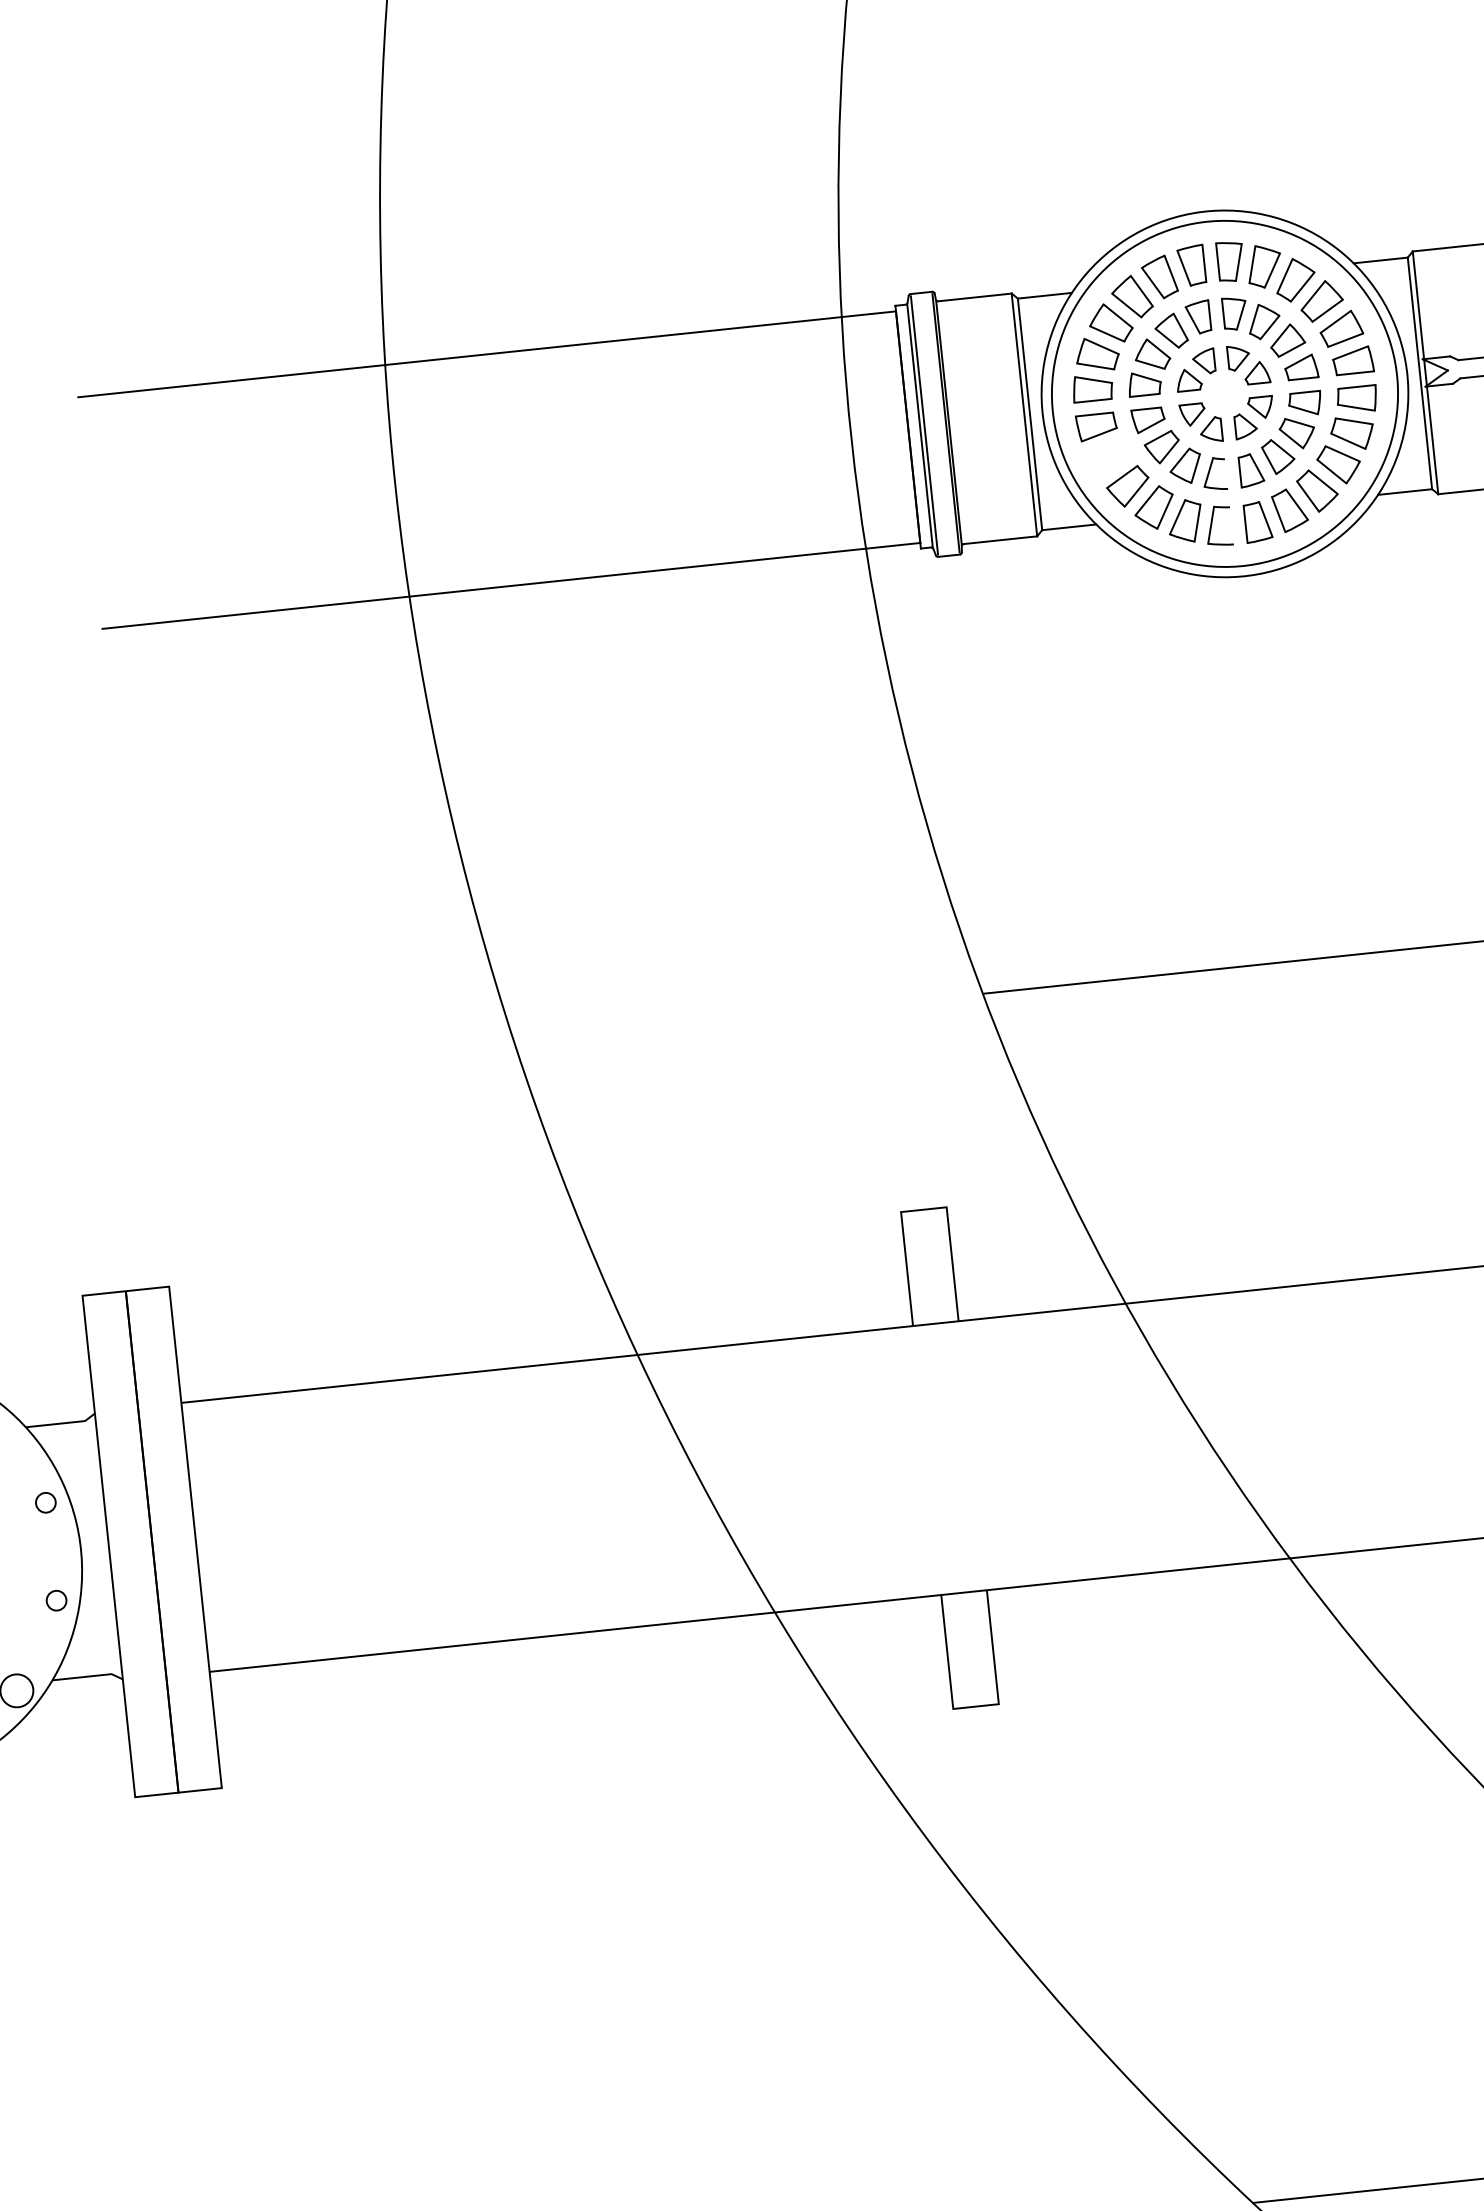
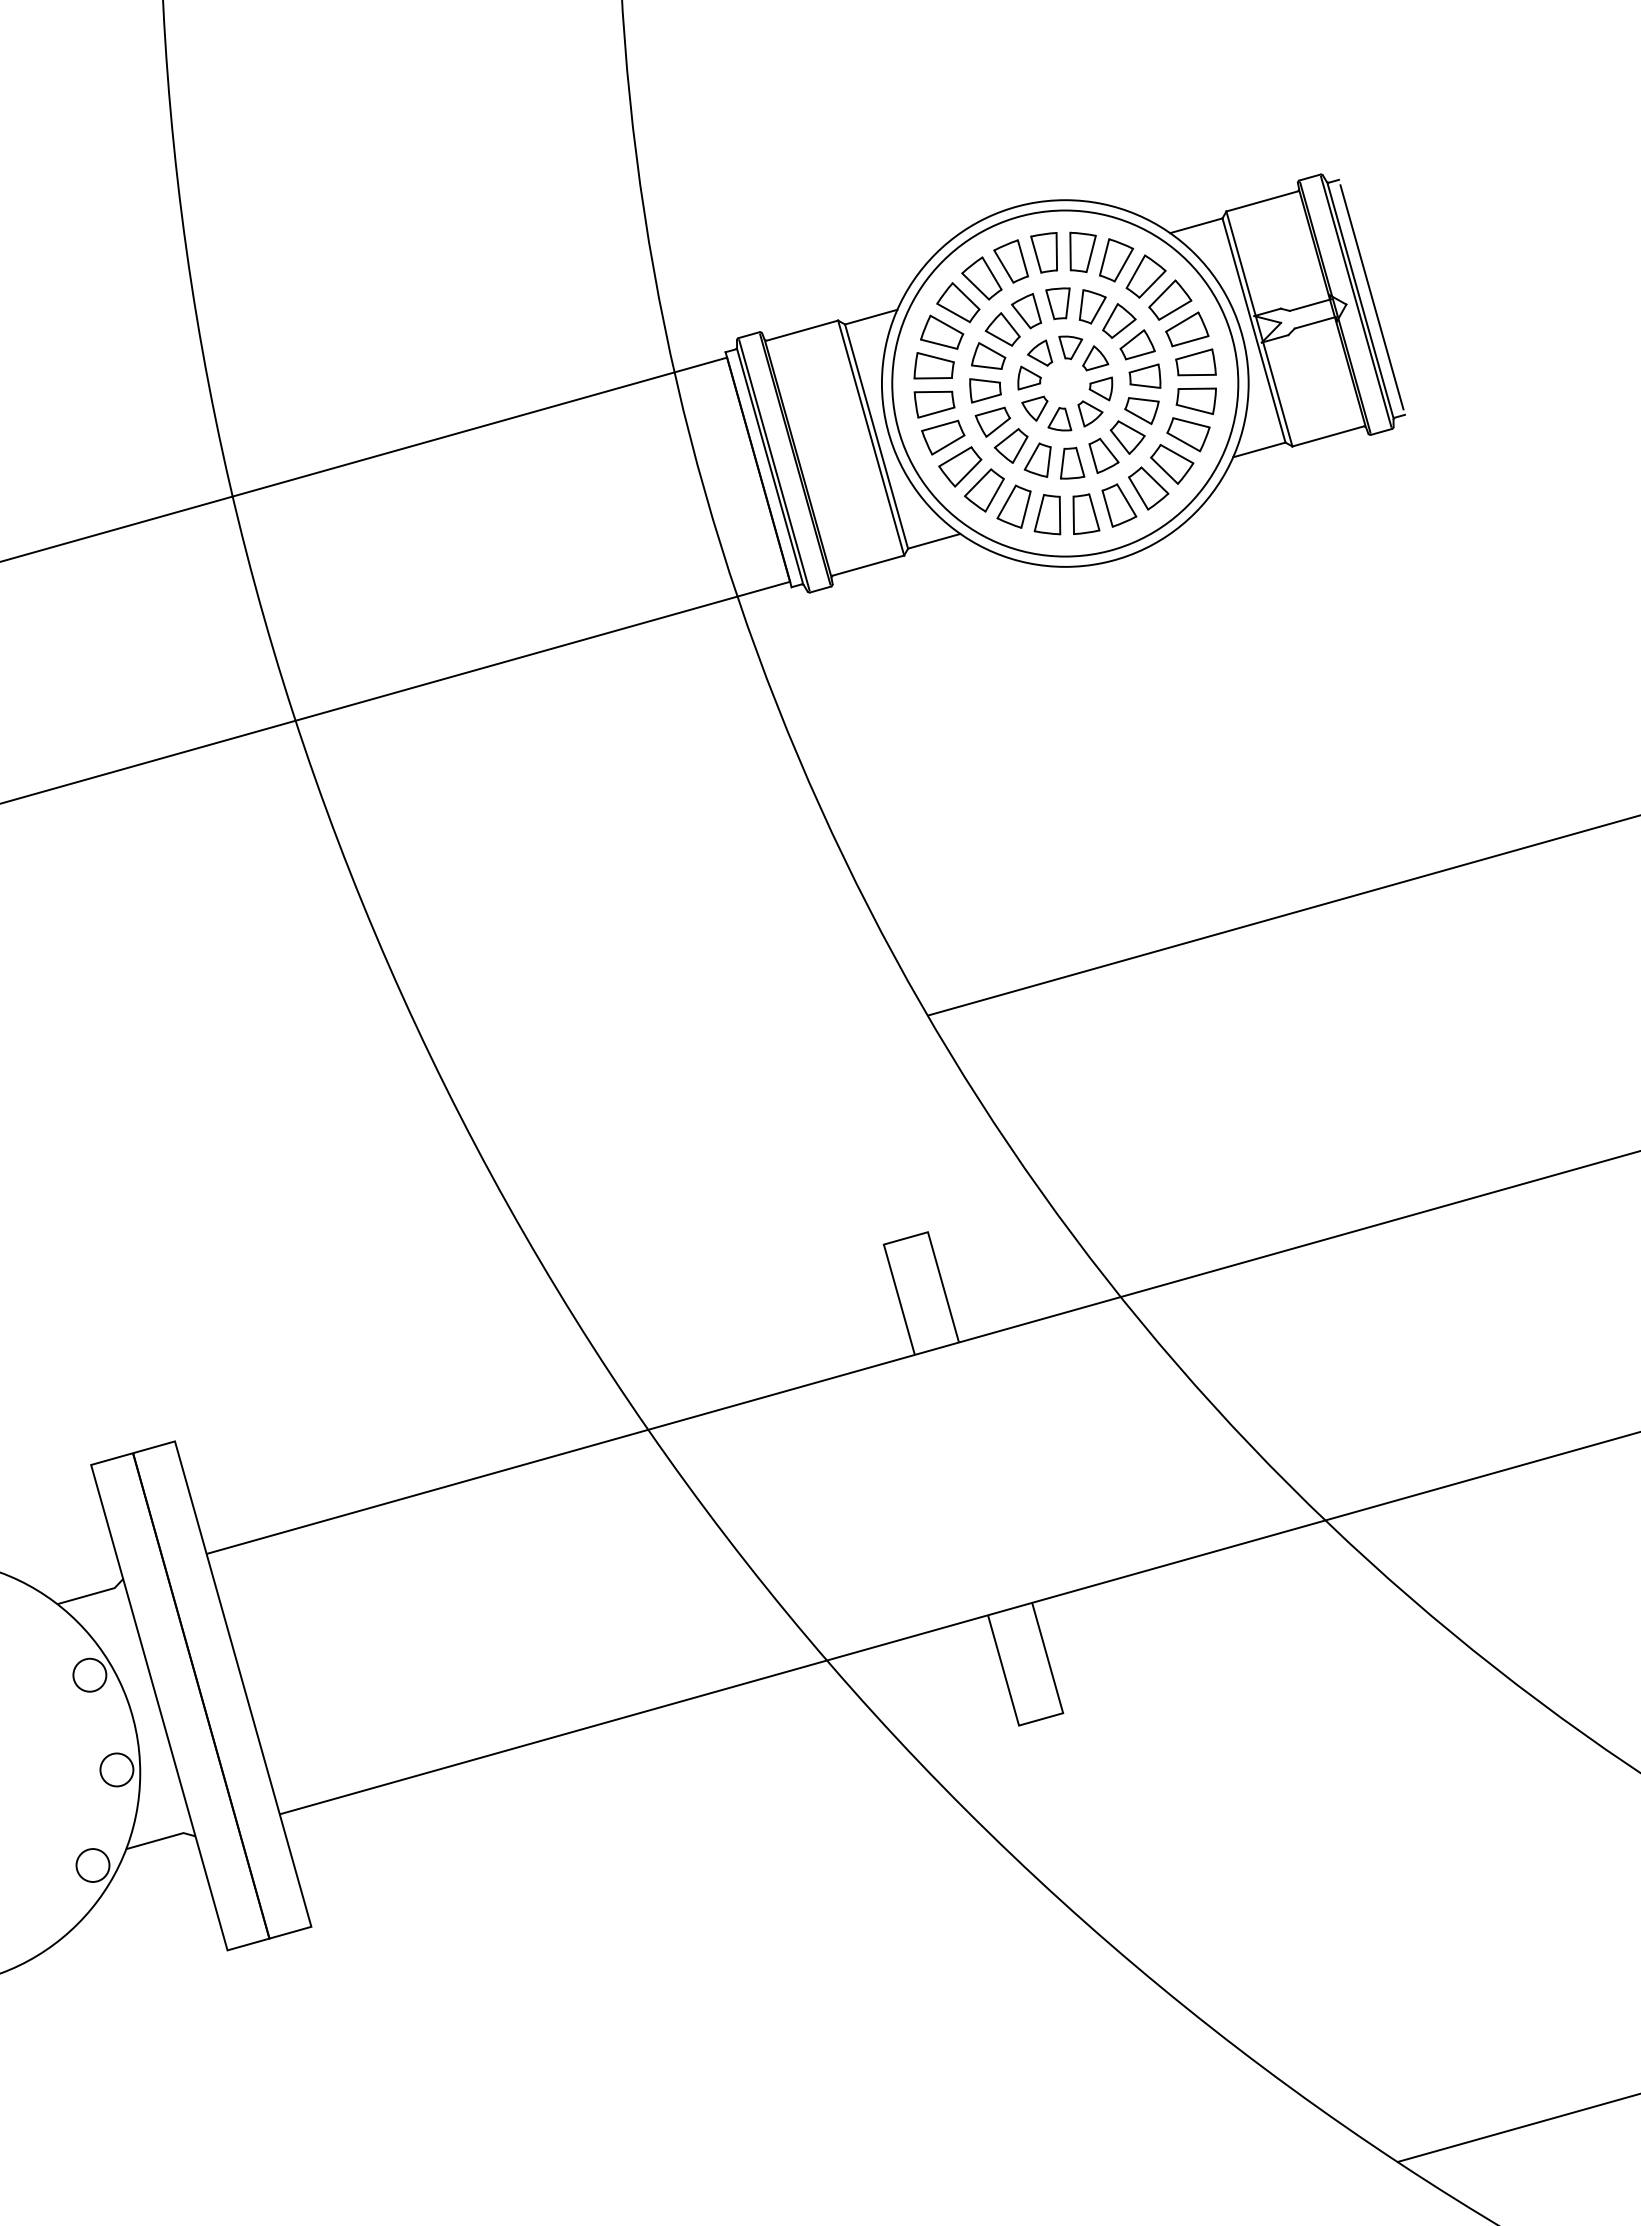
part: (1107, 458) -> (960, 466), added
line: (1226, 473) -> (1080, 461), added
line: (1232, 525) -> (1094, 512), added
circle: (45, 1501) -> (89, 1674), size x1.67
circle: (56, 1600) -> (116, 1769), size x1.67

